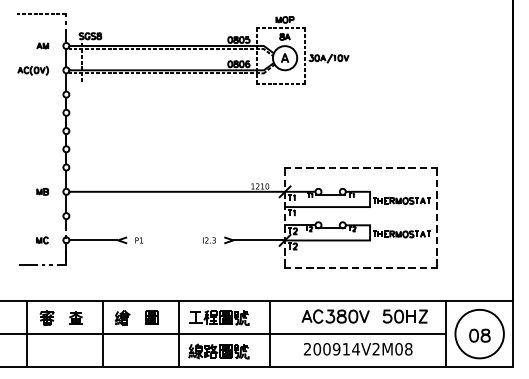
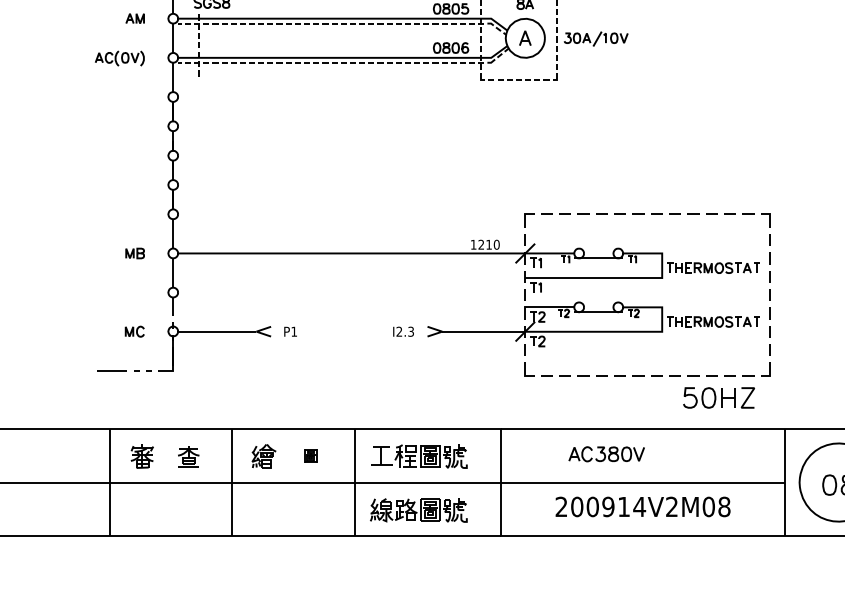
part: (335, 316) -> (606, 454), size x0.7
part: (404, 316) -> (717, 397), moved
part: (151, 317) -> (310, 455), size x0.6

